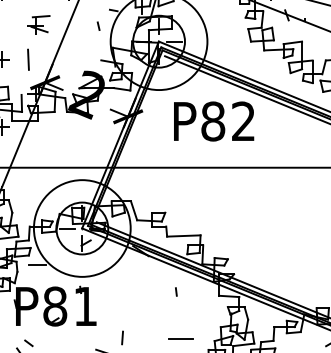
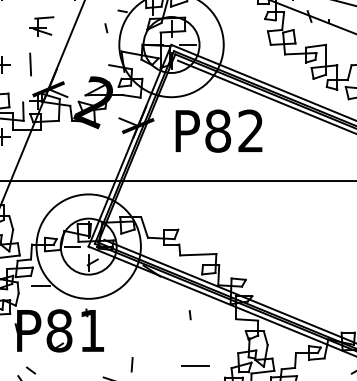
text: (214, 121) -> (219, 131), moved

